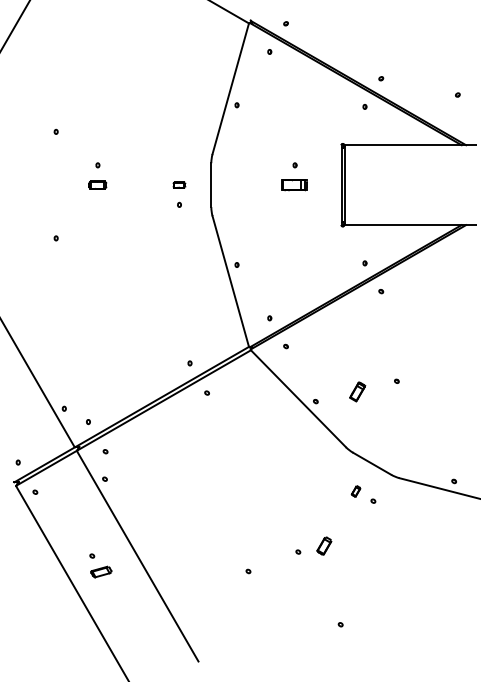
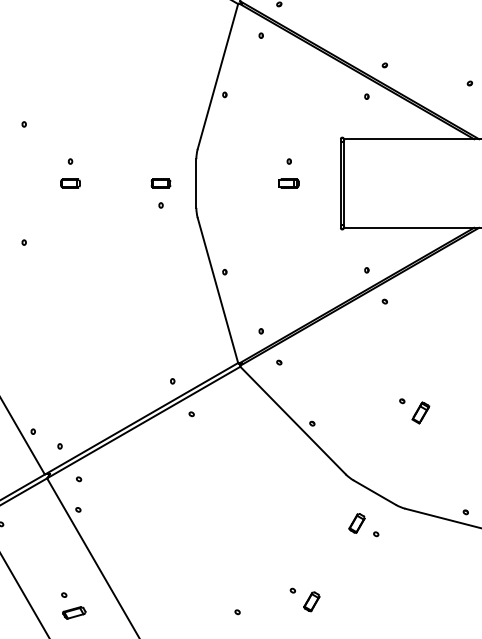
part: (179, 184) -> (161, 182), size x1.43
part: (294, 184) -> (288, 182), size x0.71
part: (357, 391) -> (420, 412), moved
part: (355, 491) -> (356, 523), size x1.67
part: (324, 545) -> (311, 601), moved

